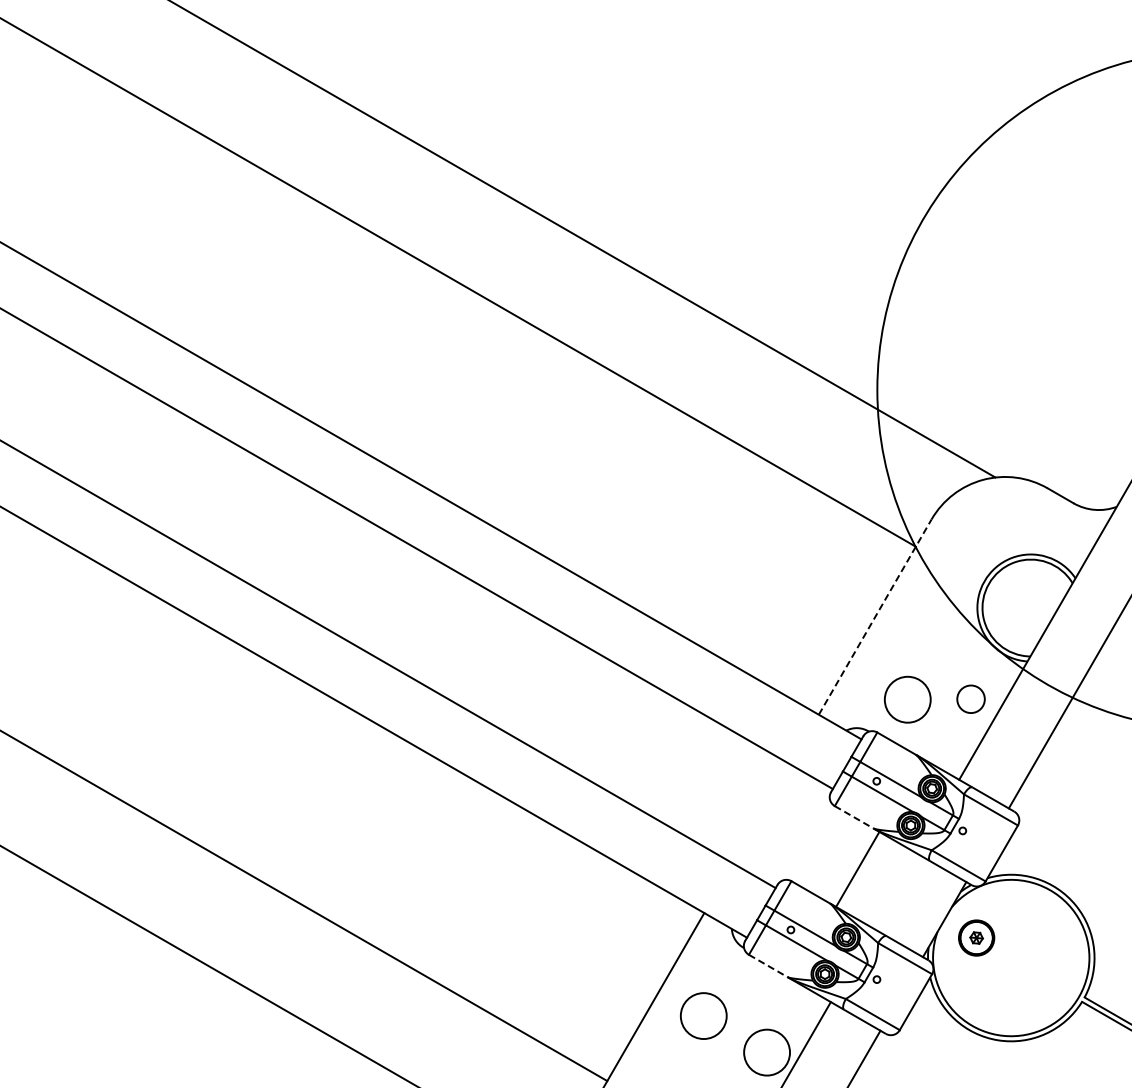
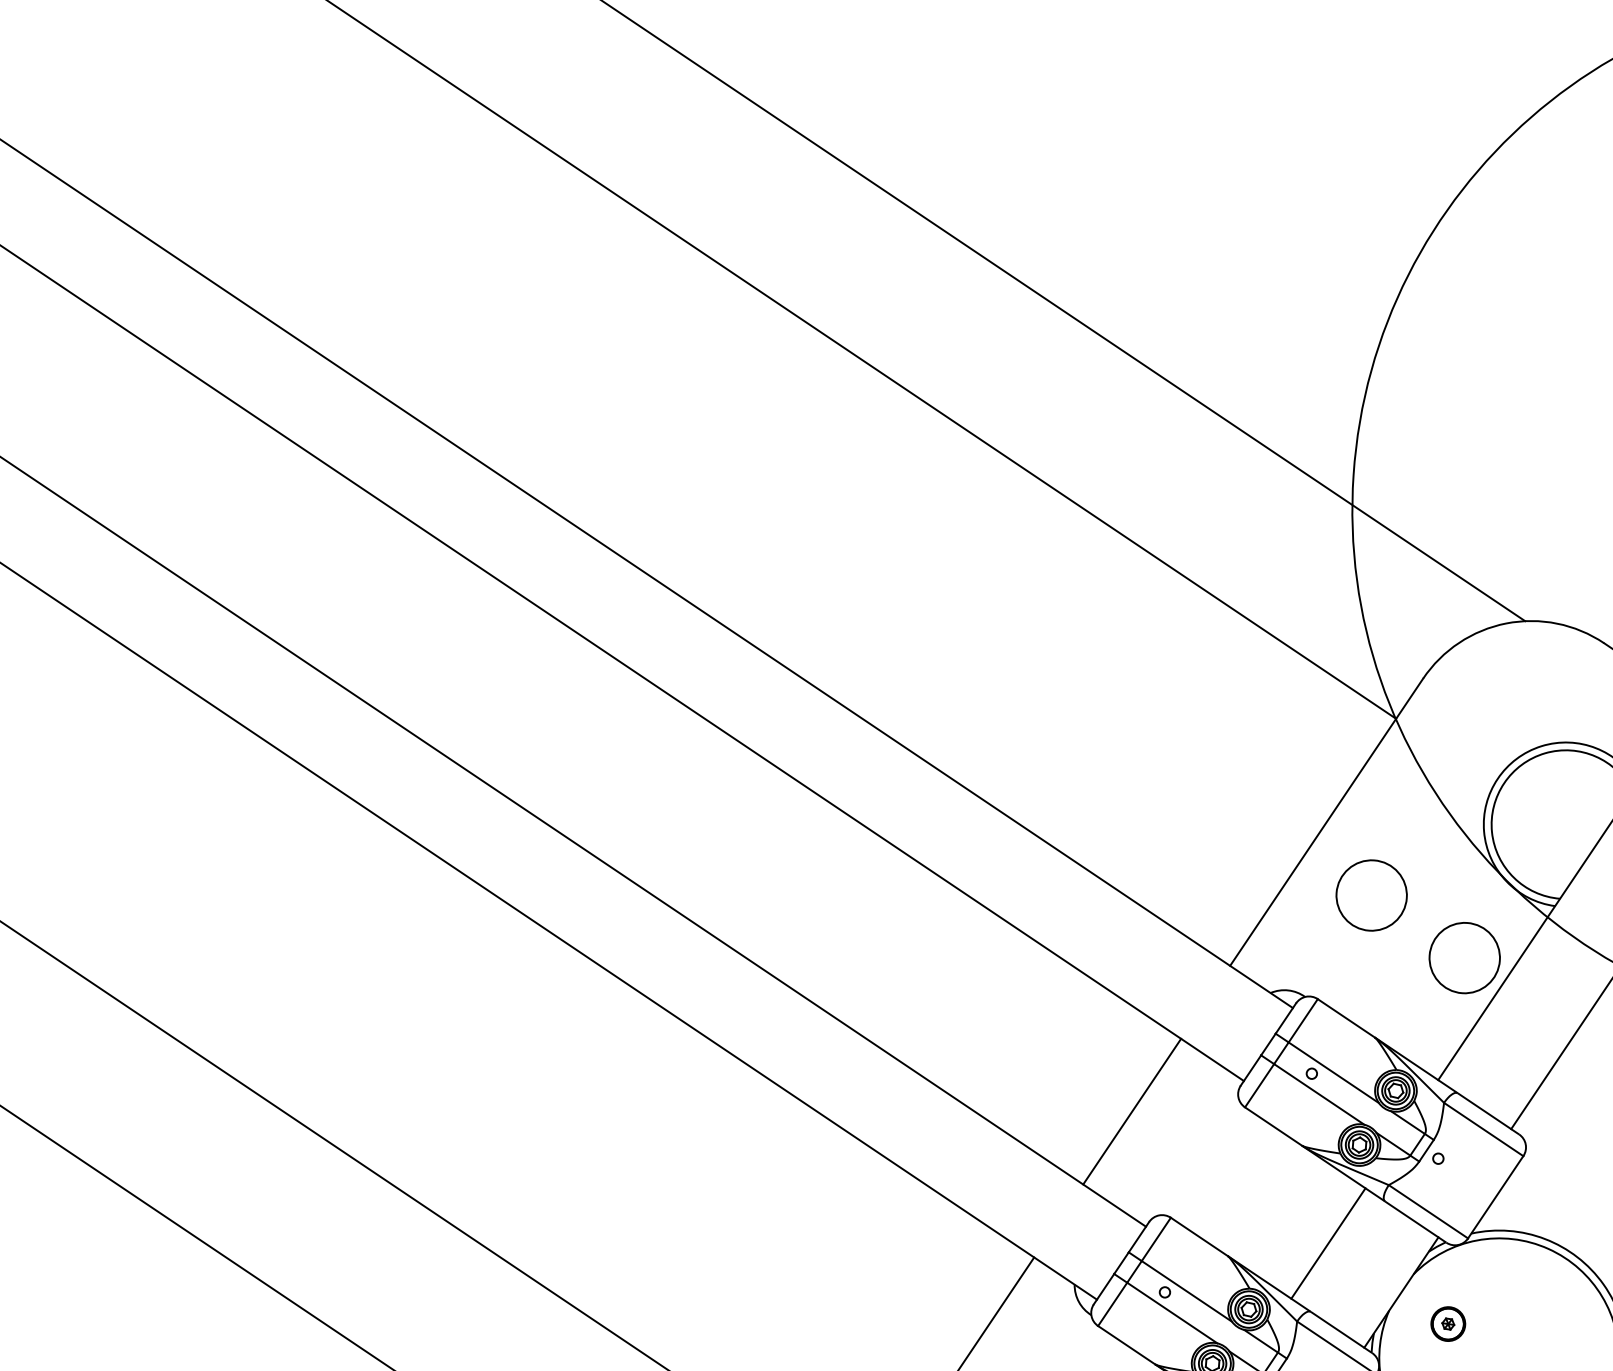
line: (875, 617) -> (1327, 822), dashed -> solid
circle: (907, 699) -> (1371, 895), moved
circle: (971, 699) -> (1465, 958), size x1.67
line: (761, 813) -> (1132, 1111), added
line: (854, 817) -> (1274, 1126), dashed -> solid
line: (857, 868) -> (1327, 1242), moved
part: (976, 937) -> (1448, 1323), size x0.62
line: (768, 966) -> (1126, 1345), dashed -> solid

